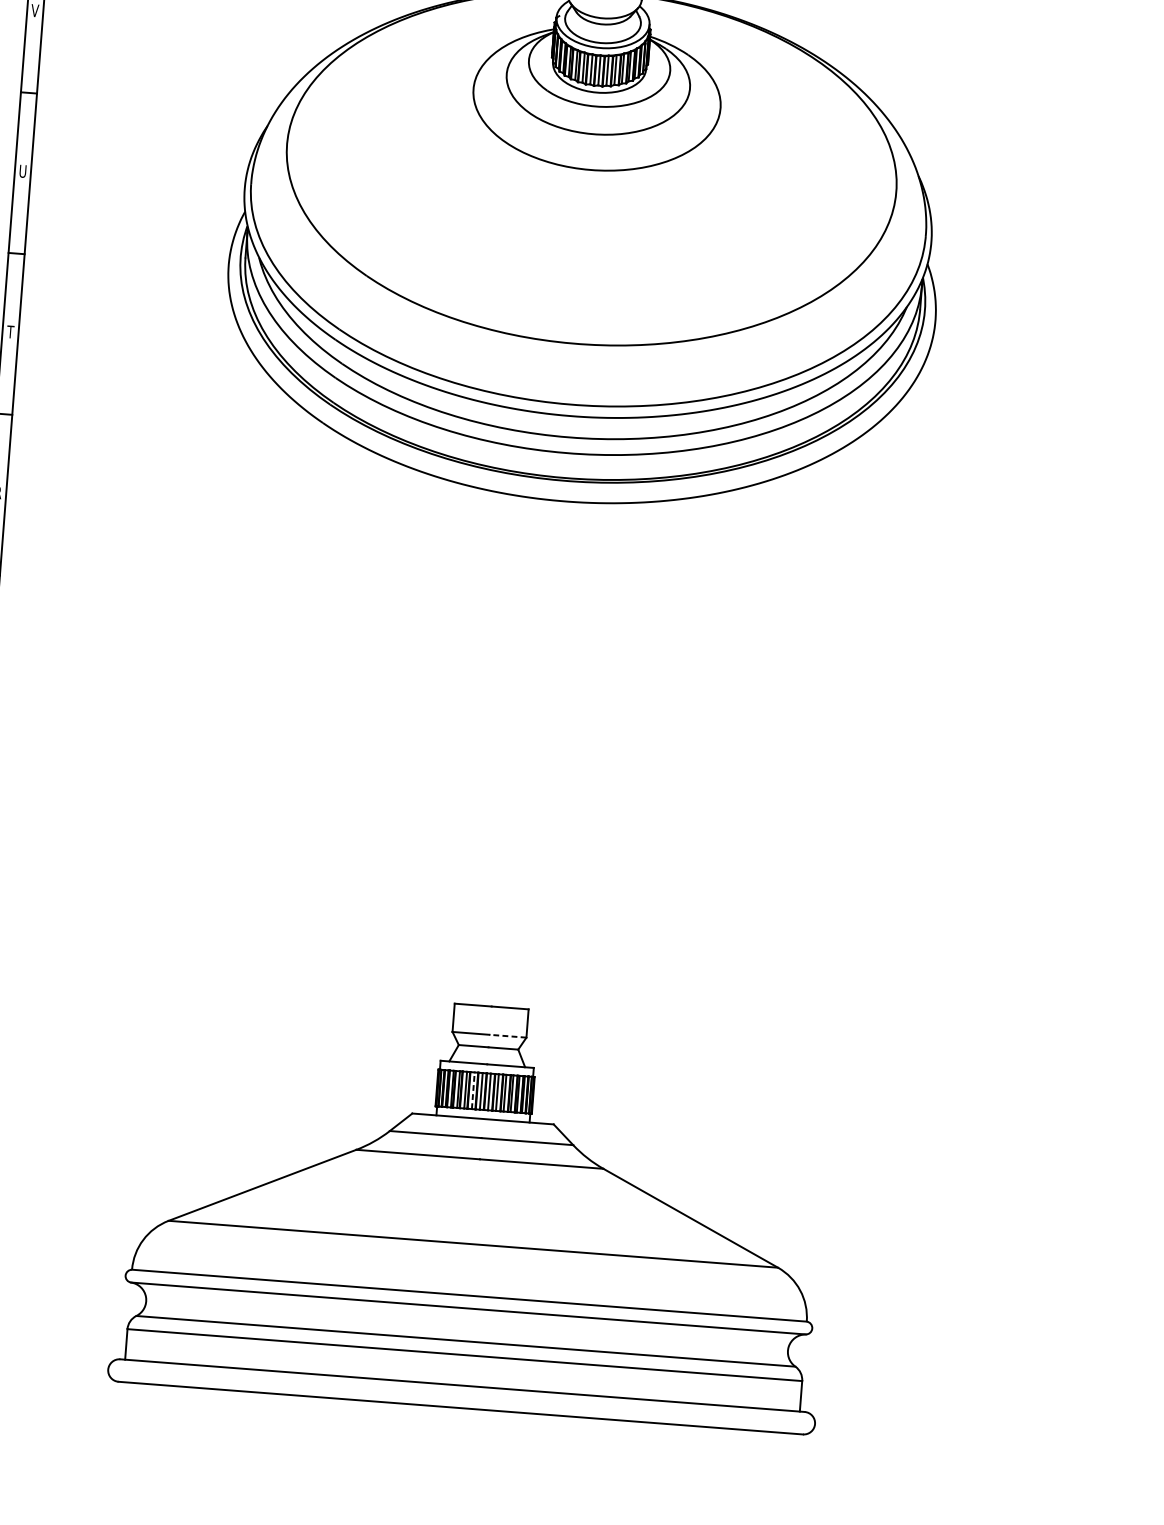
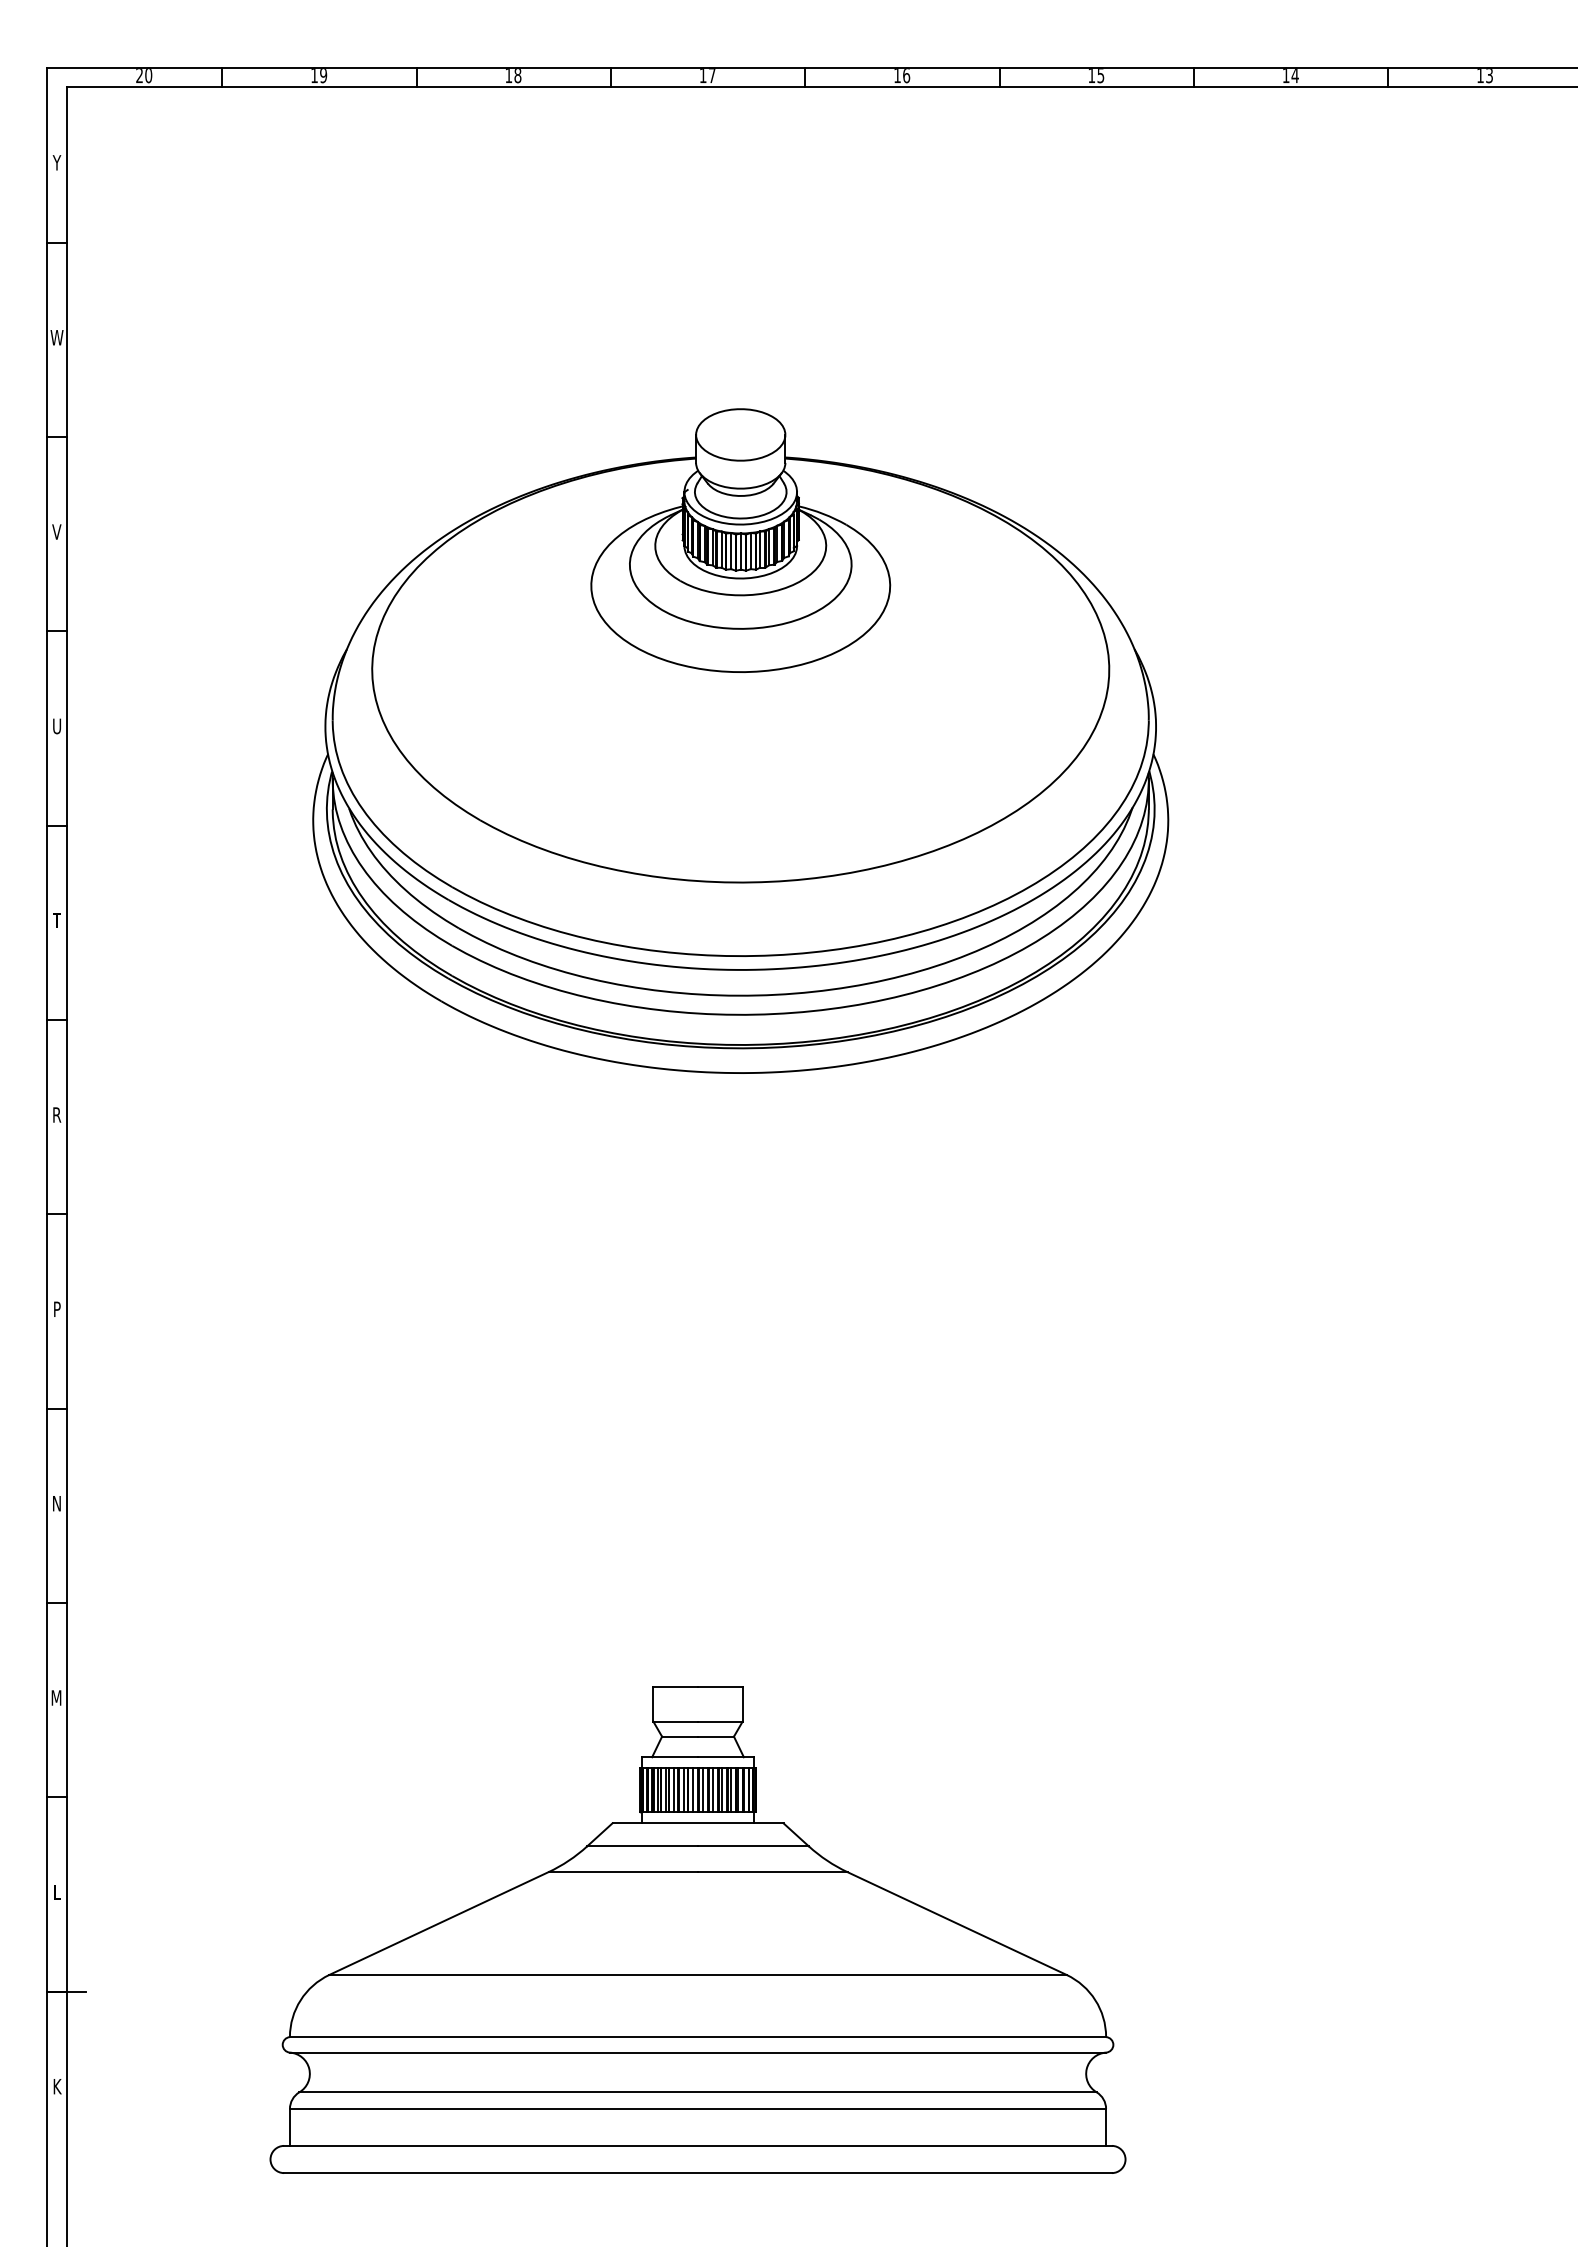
line: (507, 1036) -> (719, 1721), dashed -> solid
line: (473, 1090) -> (683, 1789), dashed -> solid

